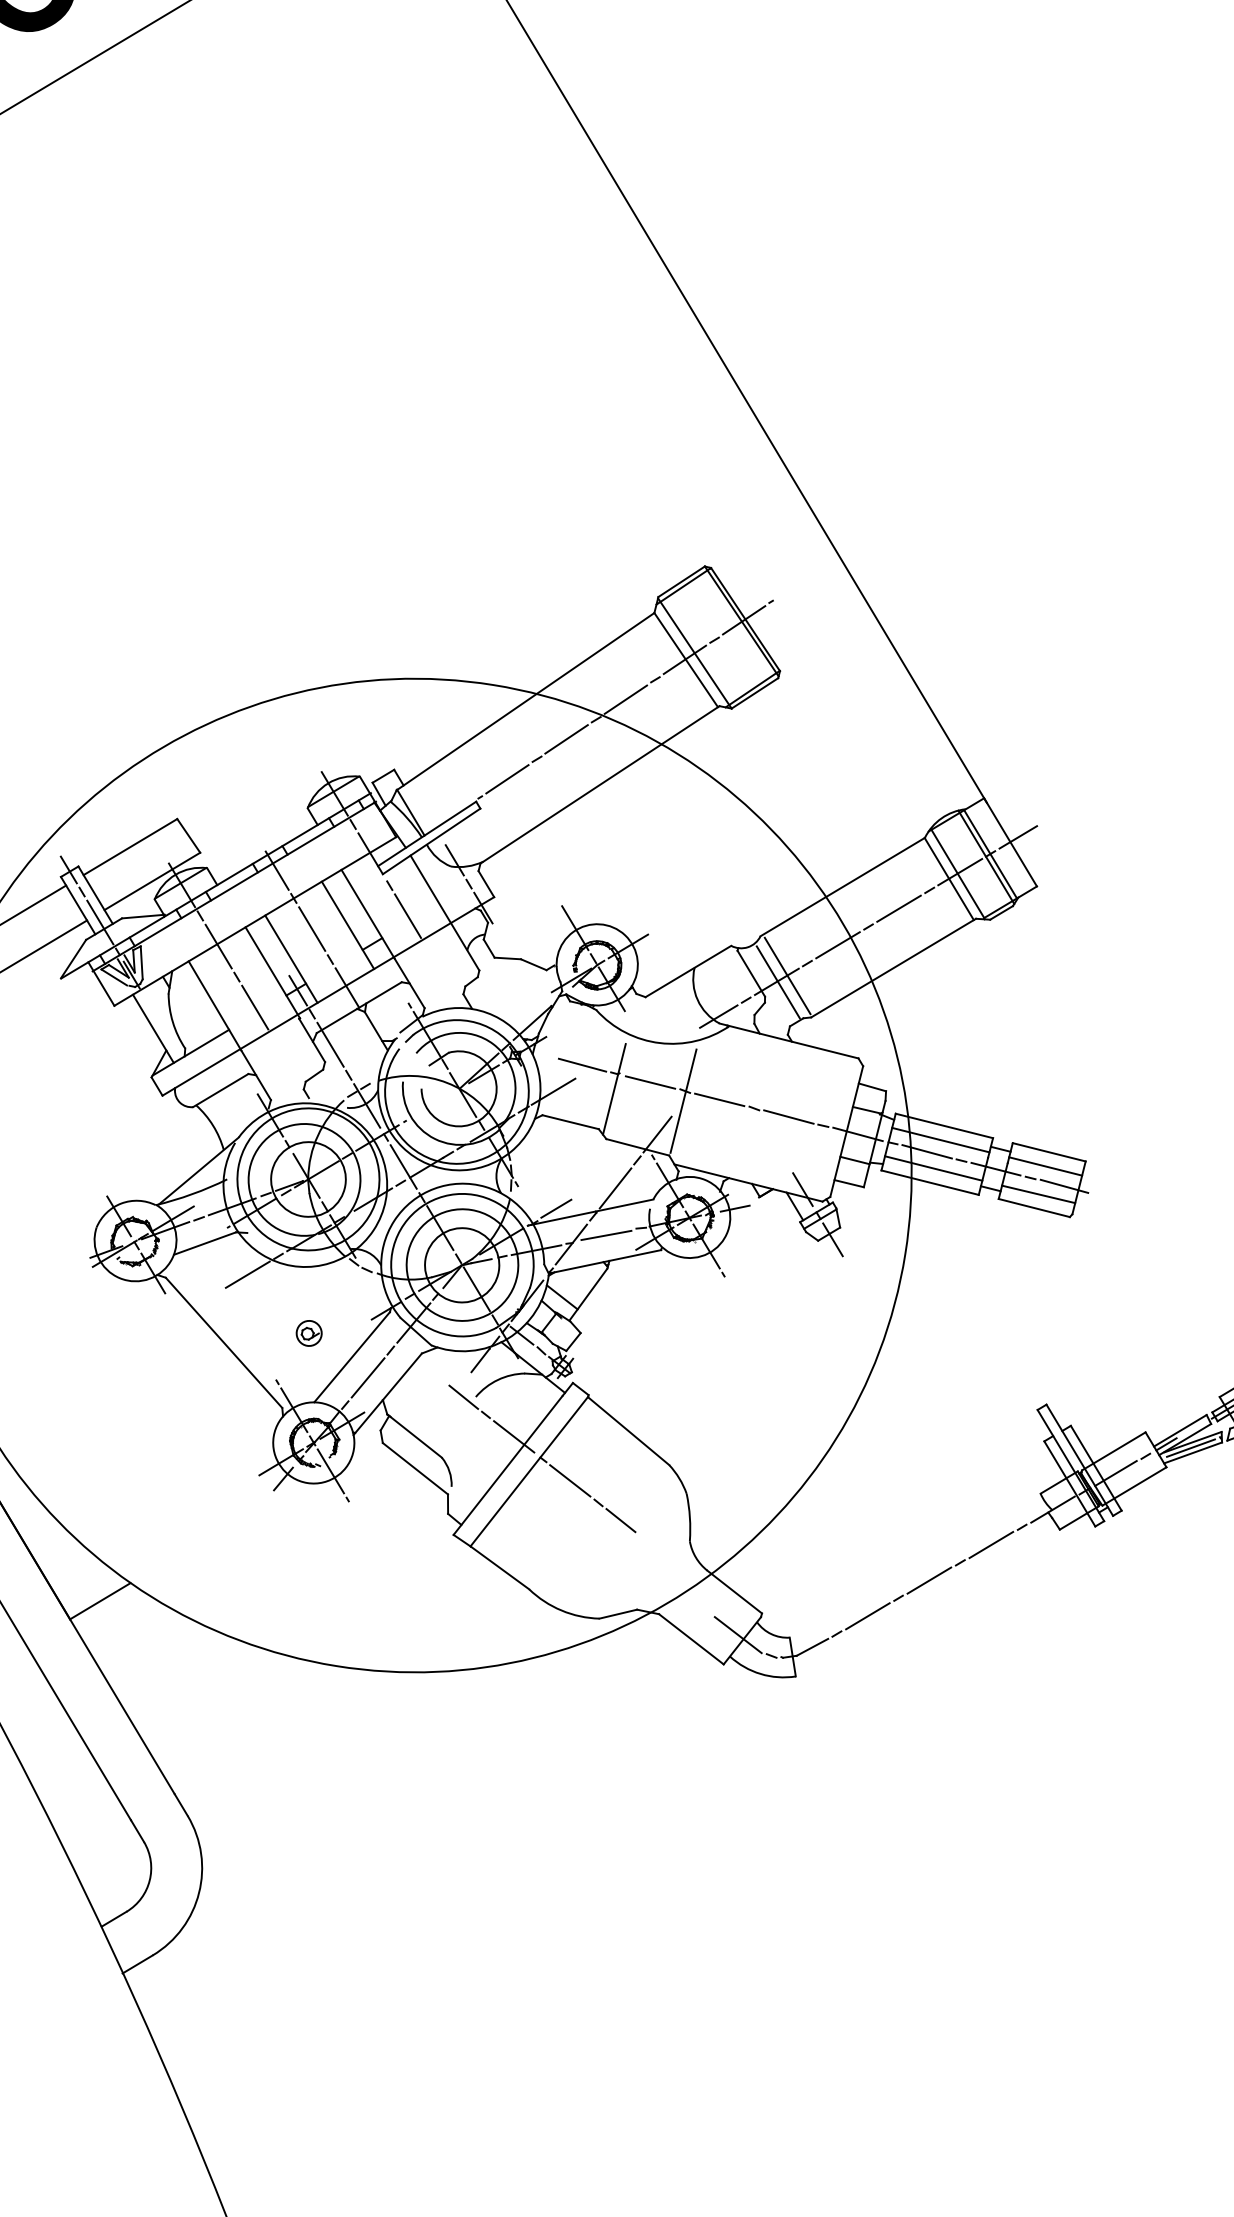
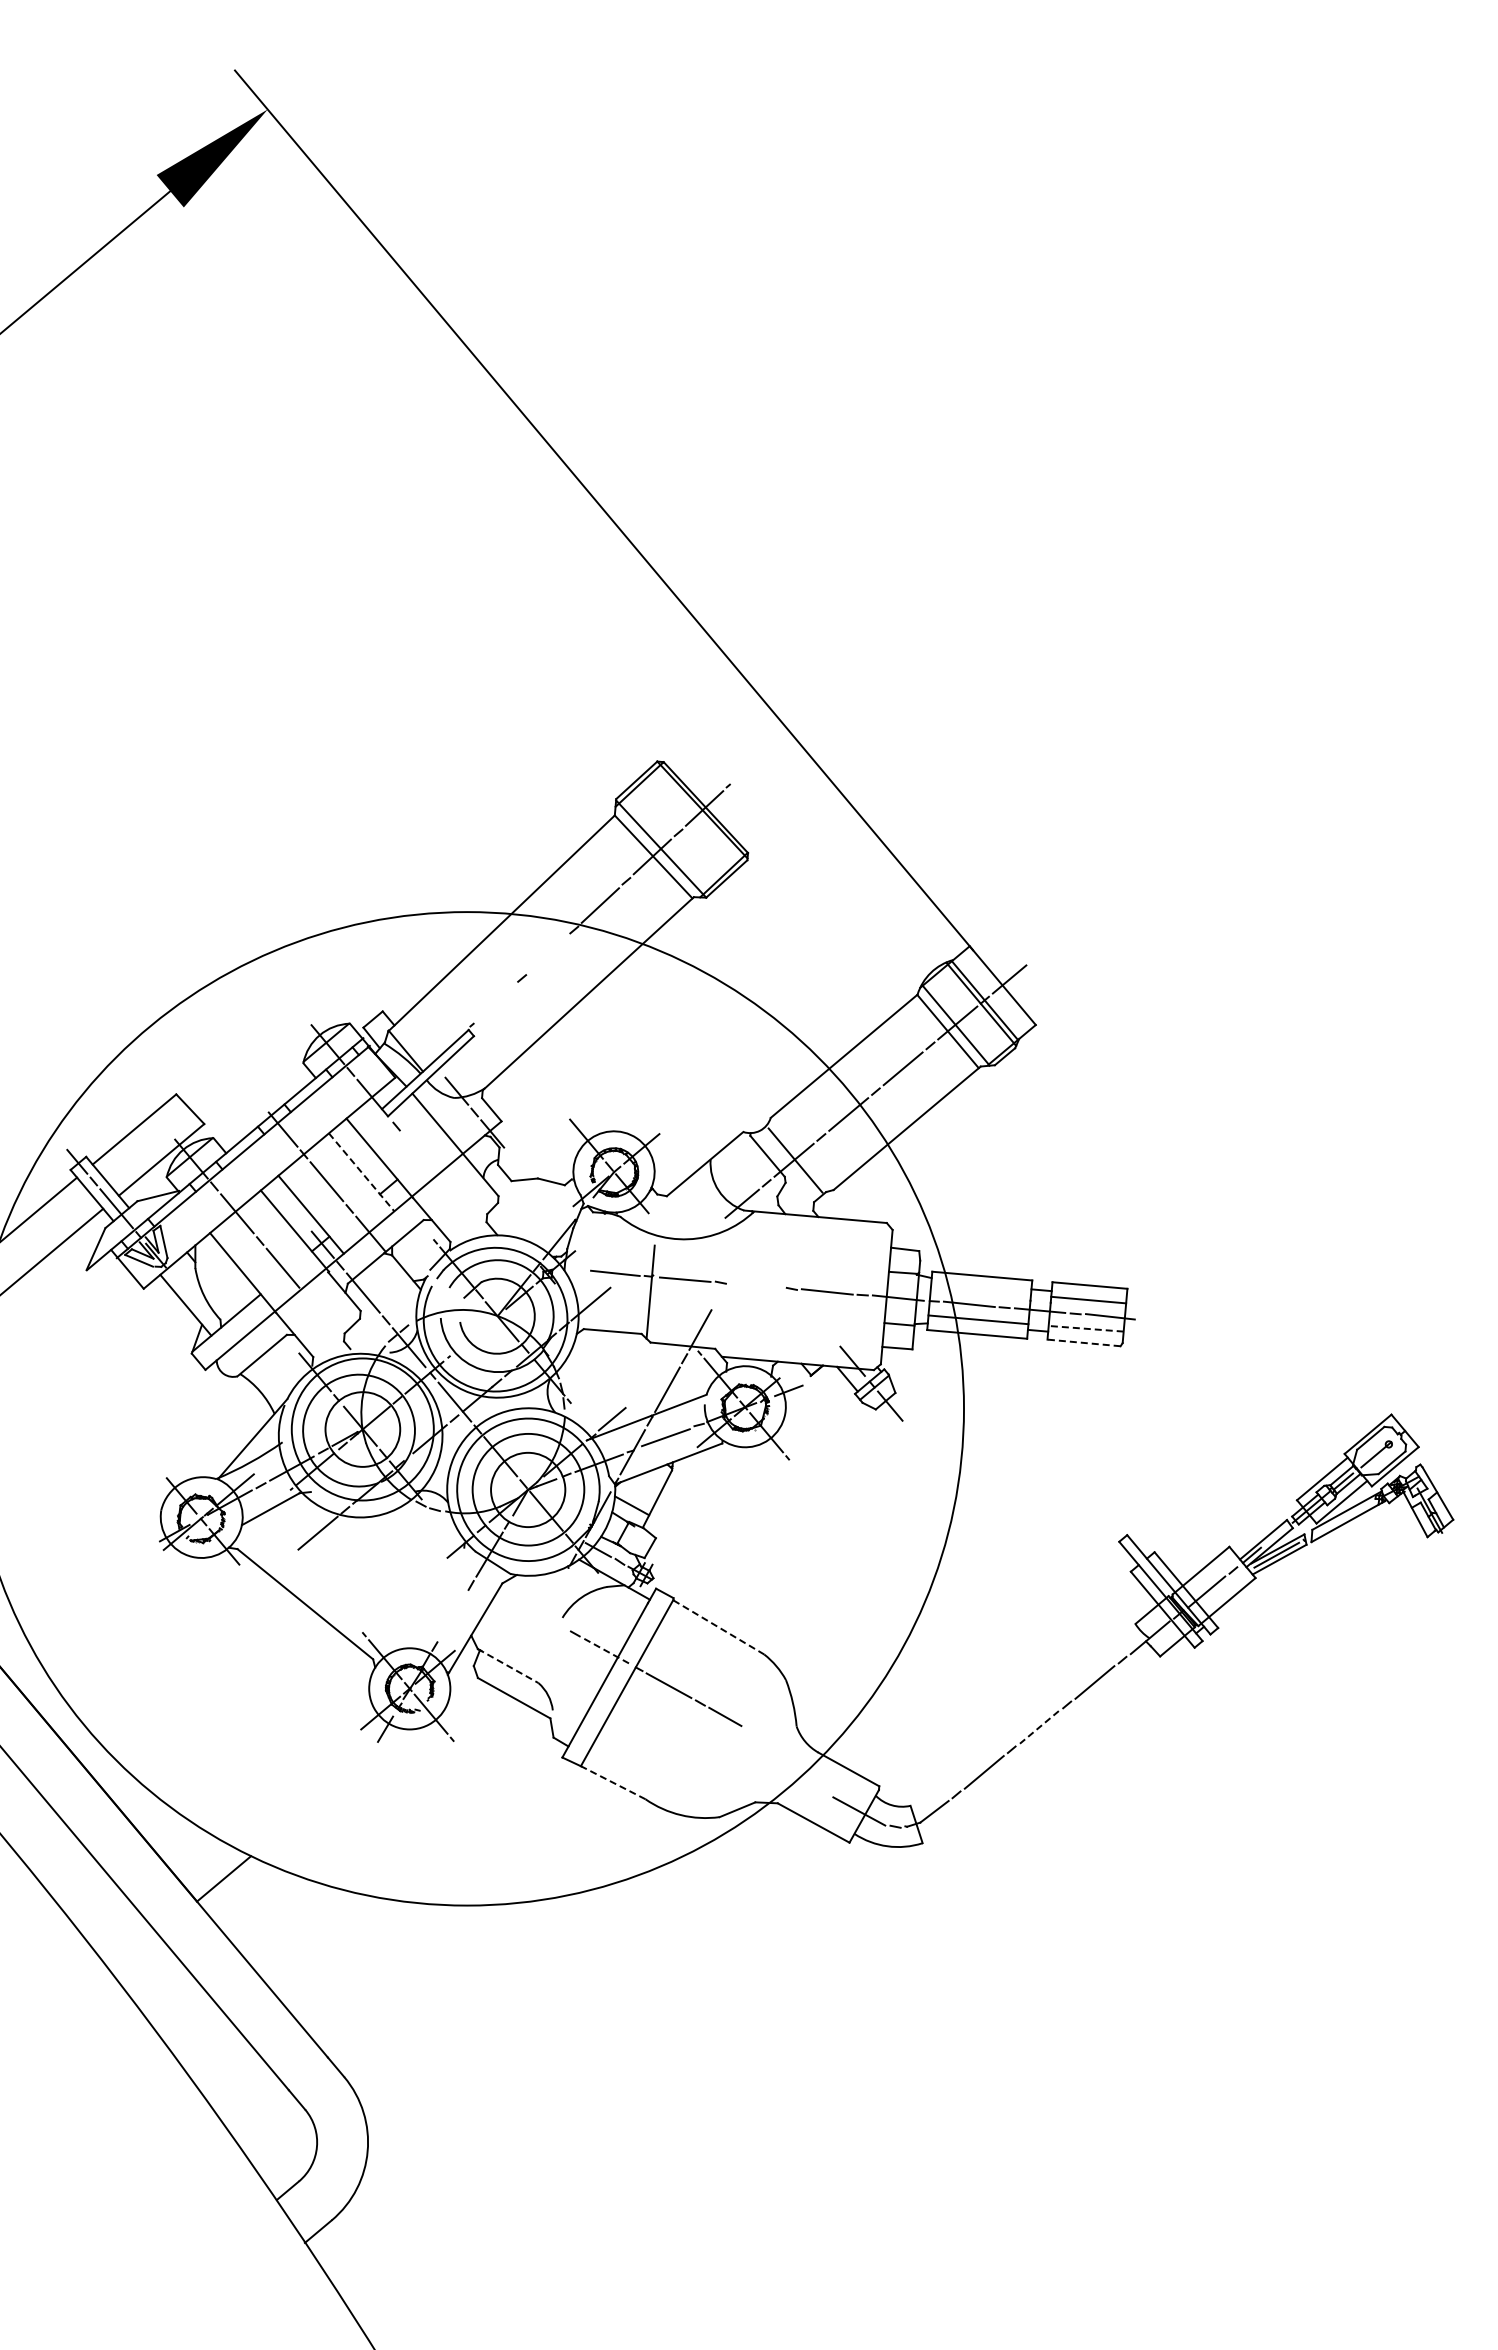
line: (566, 738) -> (547, 953), removed
line: (507, 778) -> (495, 1002), removed
line: (408, 915) -> (419, 1153), removed
line: (347, 925) -> (361, 1172), solid -> dashed
line: (787, 975) -> (803, 1152), removed
line: (719, 1099) -> (756, 1285), removed
line: (683, 1100) -> (720, 1292), removed
line: (940, 1139) -> (980, 1290), removed
line: (1039, 1194) -> (1086, 1328), solid -> dashed
line: (1034, 1207) -> (1084, 1342), solid -> dashed
part: (308, 1333) -> (387, 1581), removed
line: (351, 1356) -> (433, 1597), removed
line: (480, 1359) -> (561, 1580), removed
line: (368, 1377) -> (453, 1615), removed
line: (463, 1396) -> (550, 1619), removed
line: (628, 1431) -> (718, 1627), solid -> dashed
line: (414, 1436) -> (508, 1666), solid -> dashed
line: (514, 1436) -> (606, 1650), solid -> dashed
line: (499, 1567) -> (612, 1782), solid -> dashed
line: (929, 1580) -> (1039, 1727), solid -> dashed

